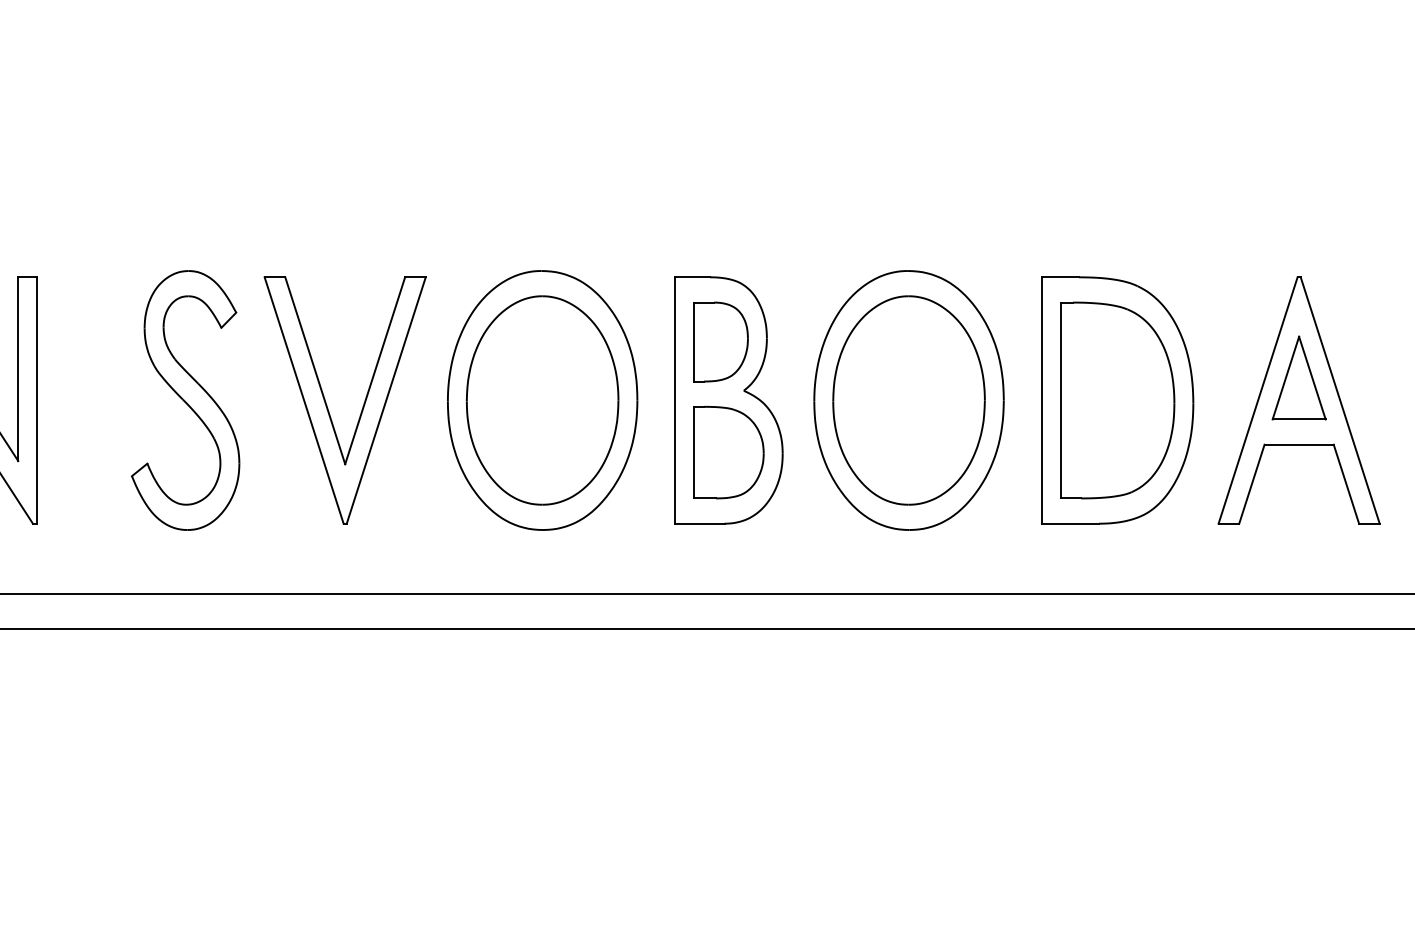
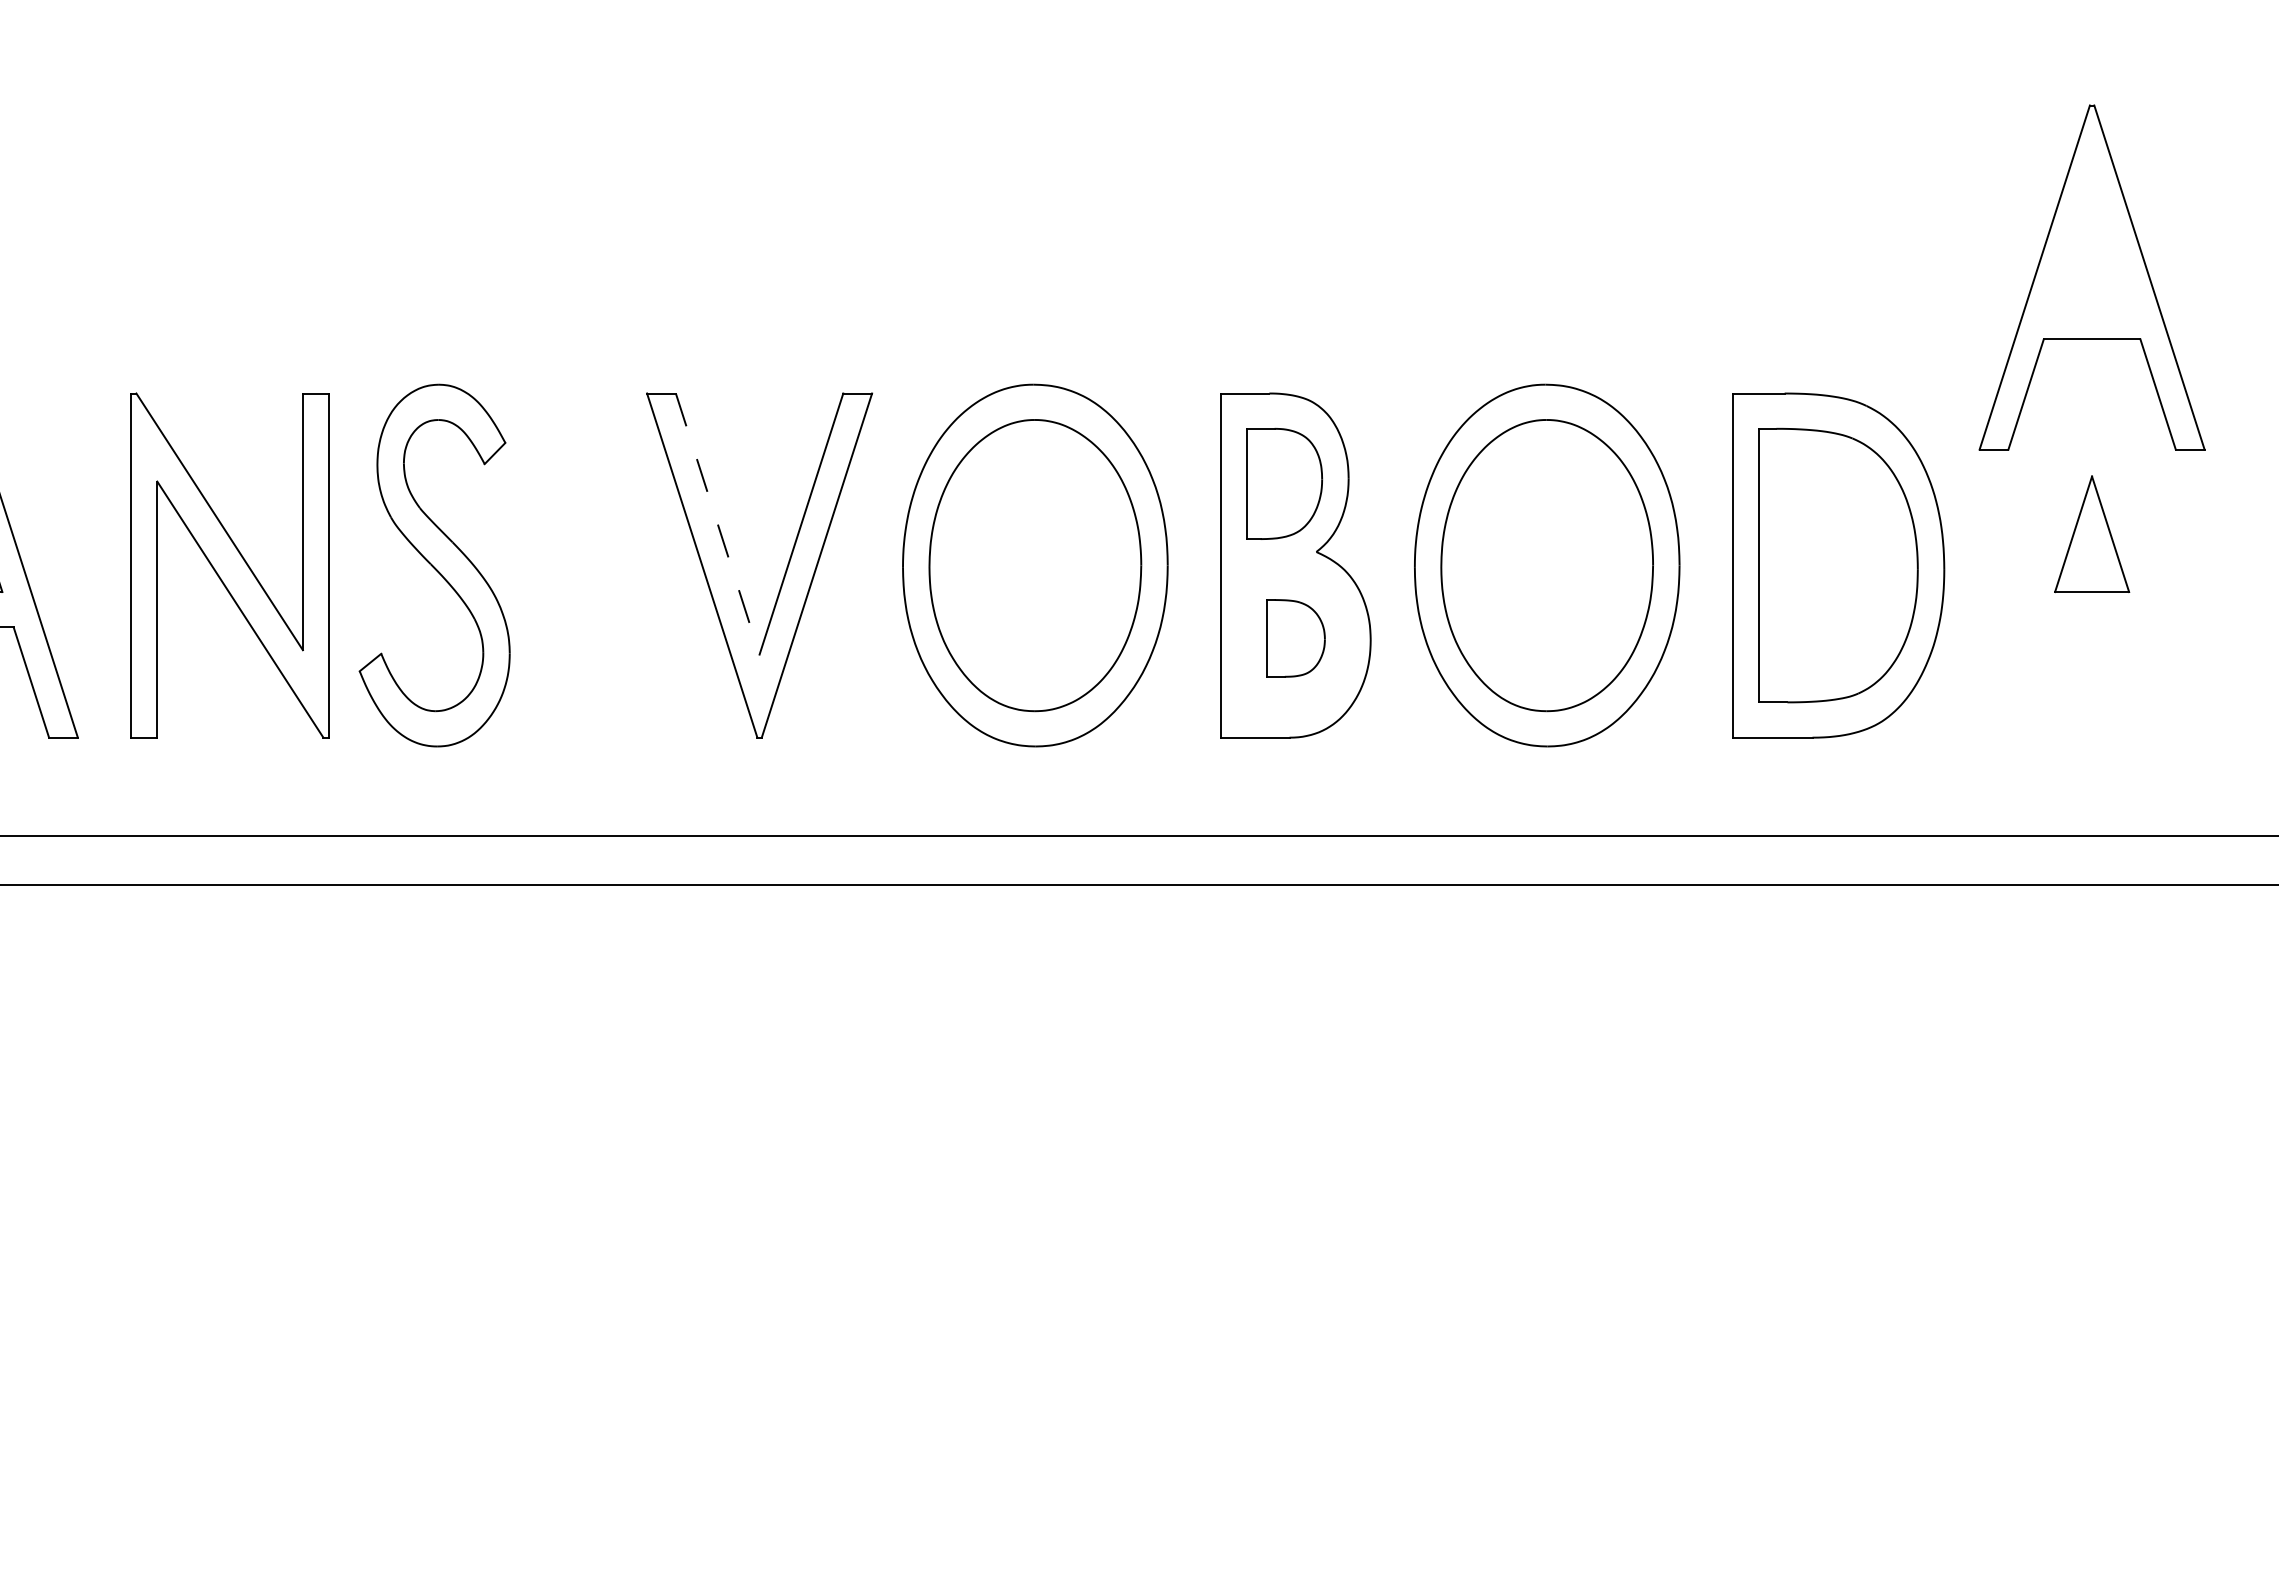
line: (315, 371) -> (717, 524), solid -> dashed
part: (185, 400) -> (434, 565), moved
part: (1298, 400) -> (2091, 277), moved
part: (728, 452) -> (1295, 638), size x0.6

